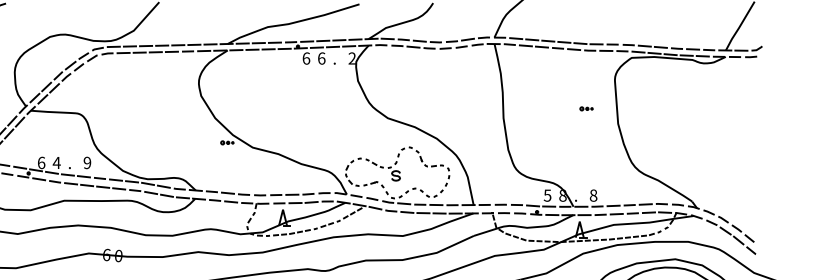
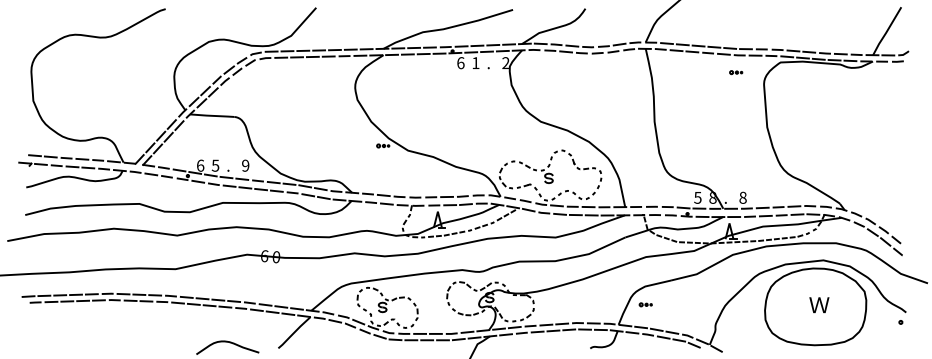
text: (321, 58) -> (475, 63), 6 -> 1
part: (586, 108) -> (736, 72), moved
text: (56, 162) -> (215, 165), 4 -> 5

